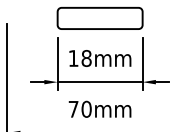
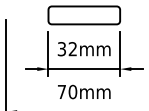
text: (79, 58) -> (66, 49), 18mm -> 32mm

